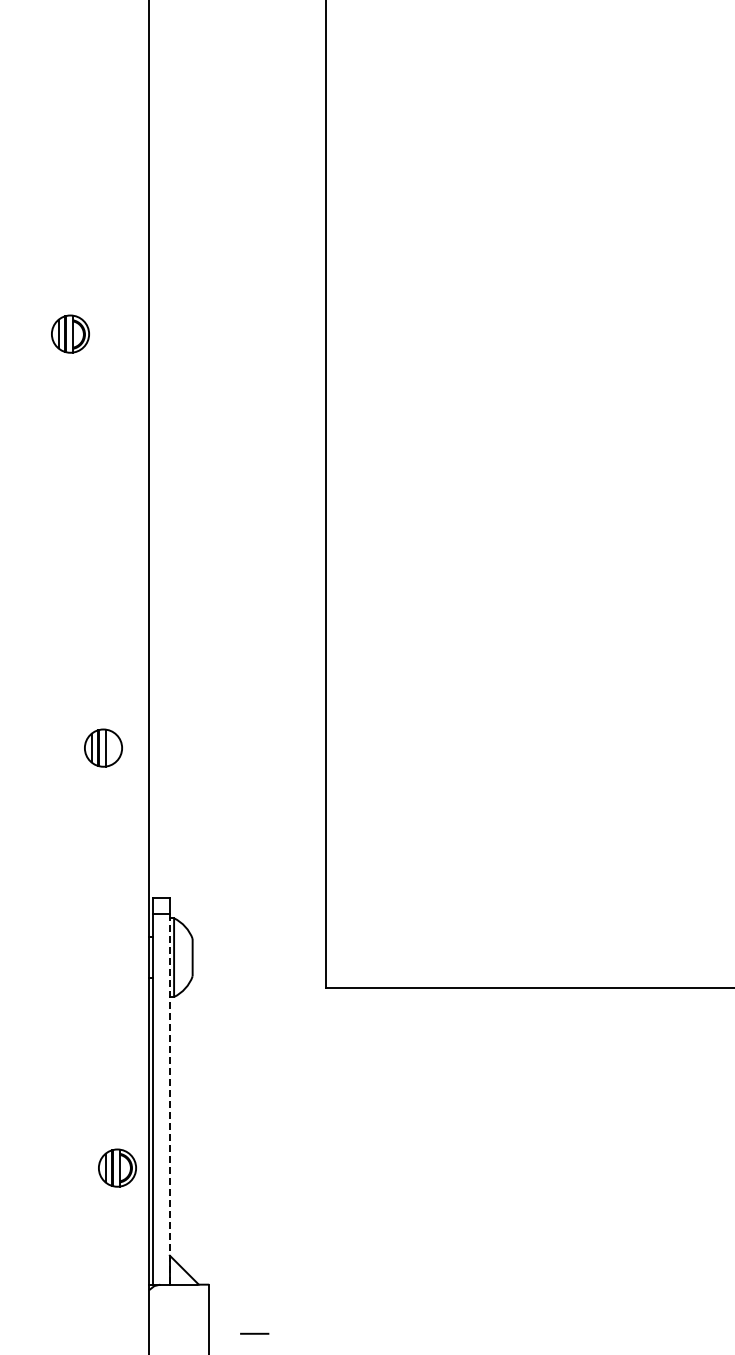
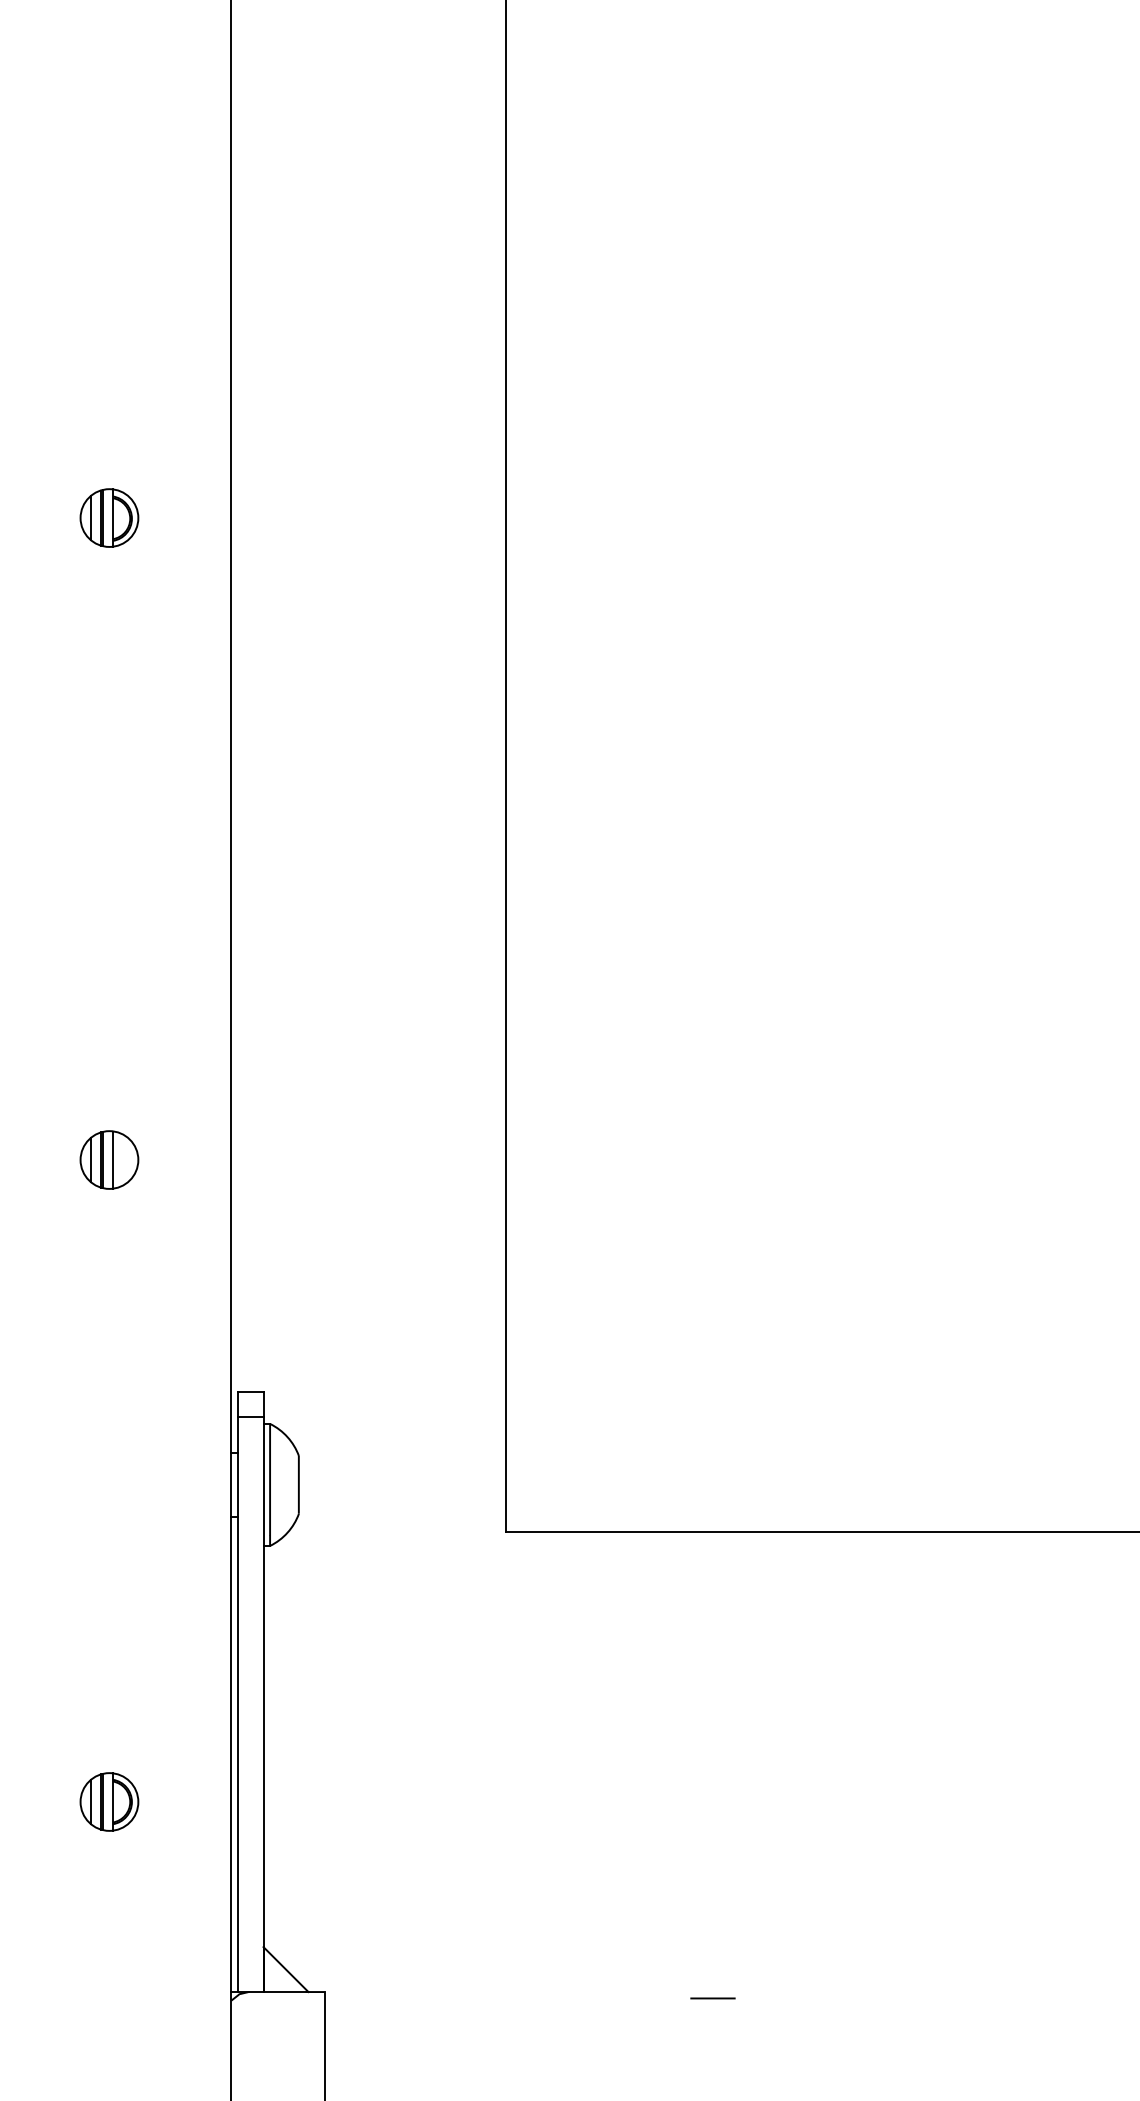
part: (103, 747) -> (109, 1159), moved
line: (169, 1099) -> (262, 1704), dashed -> solid
part: (117, 1167) -> (109, 1801), moved
line: (254, 1333) -> (712, 1997), moved

